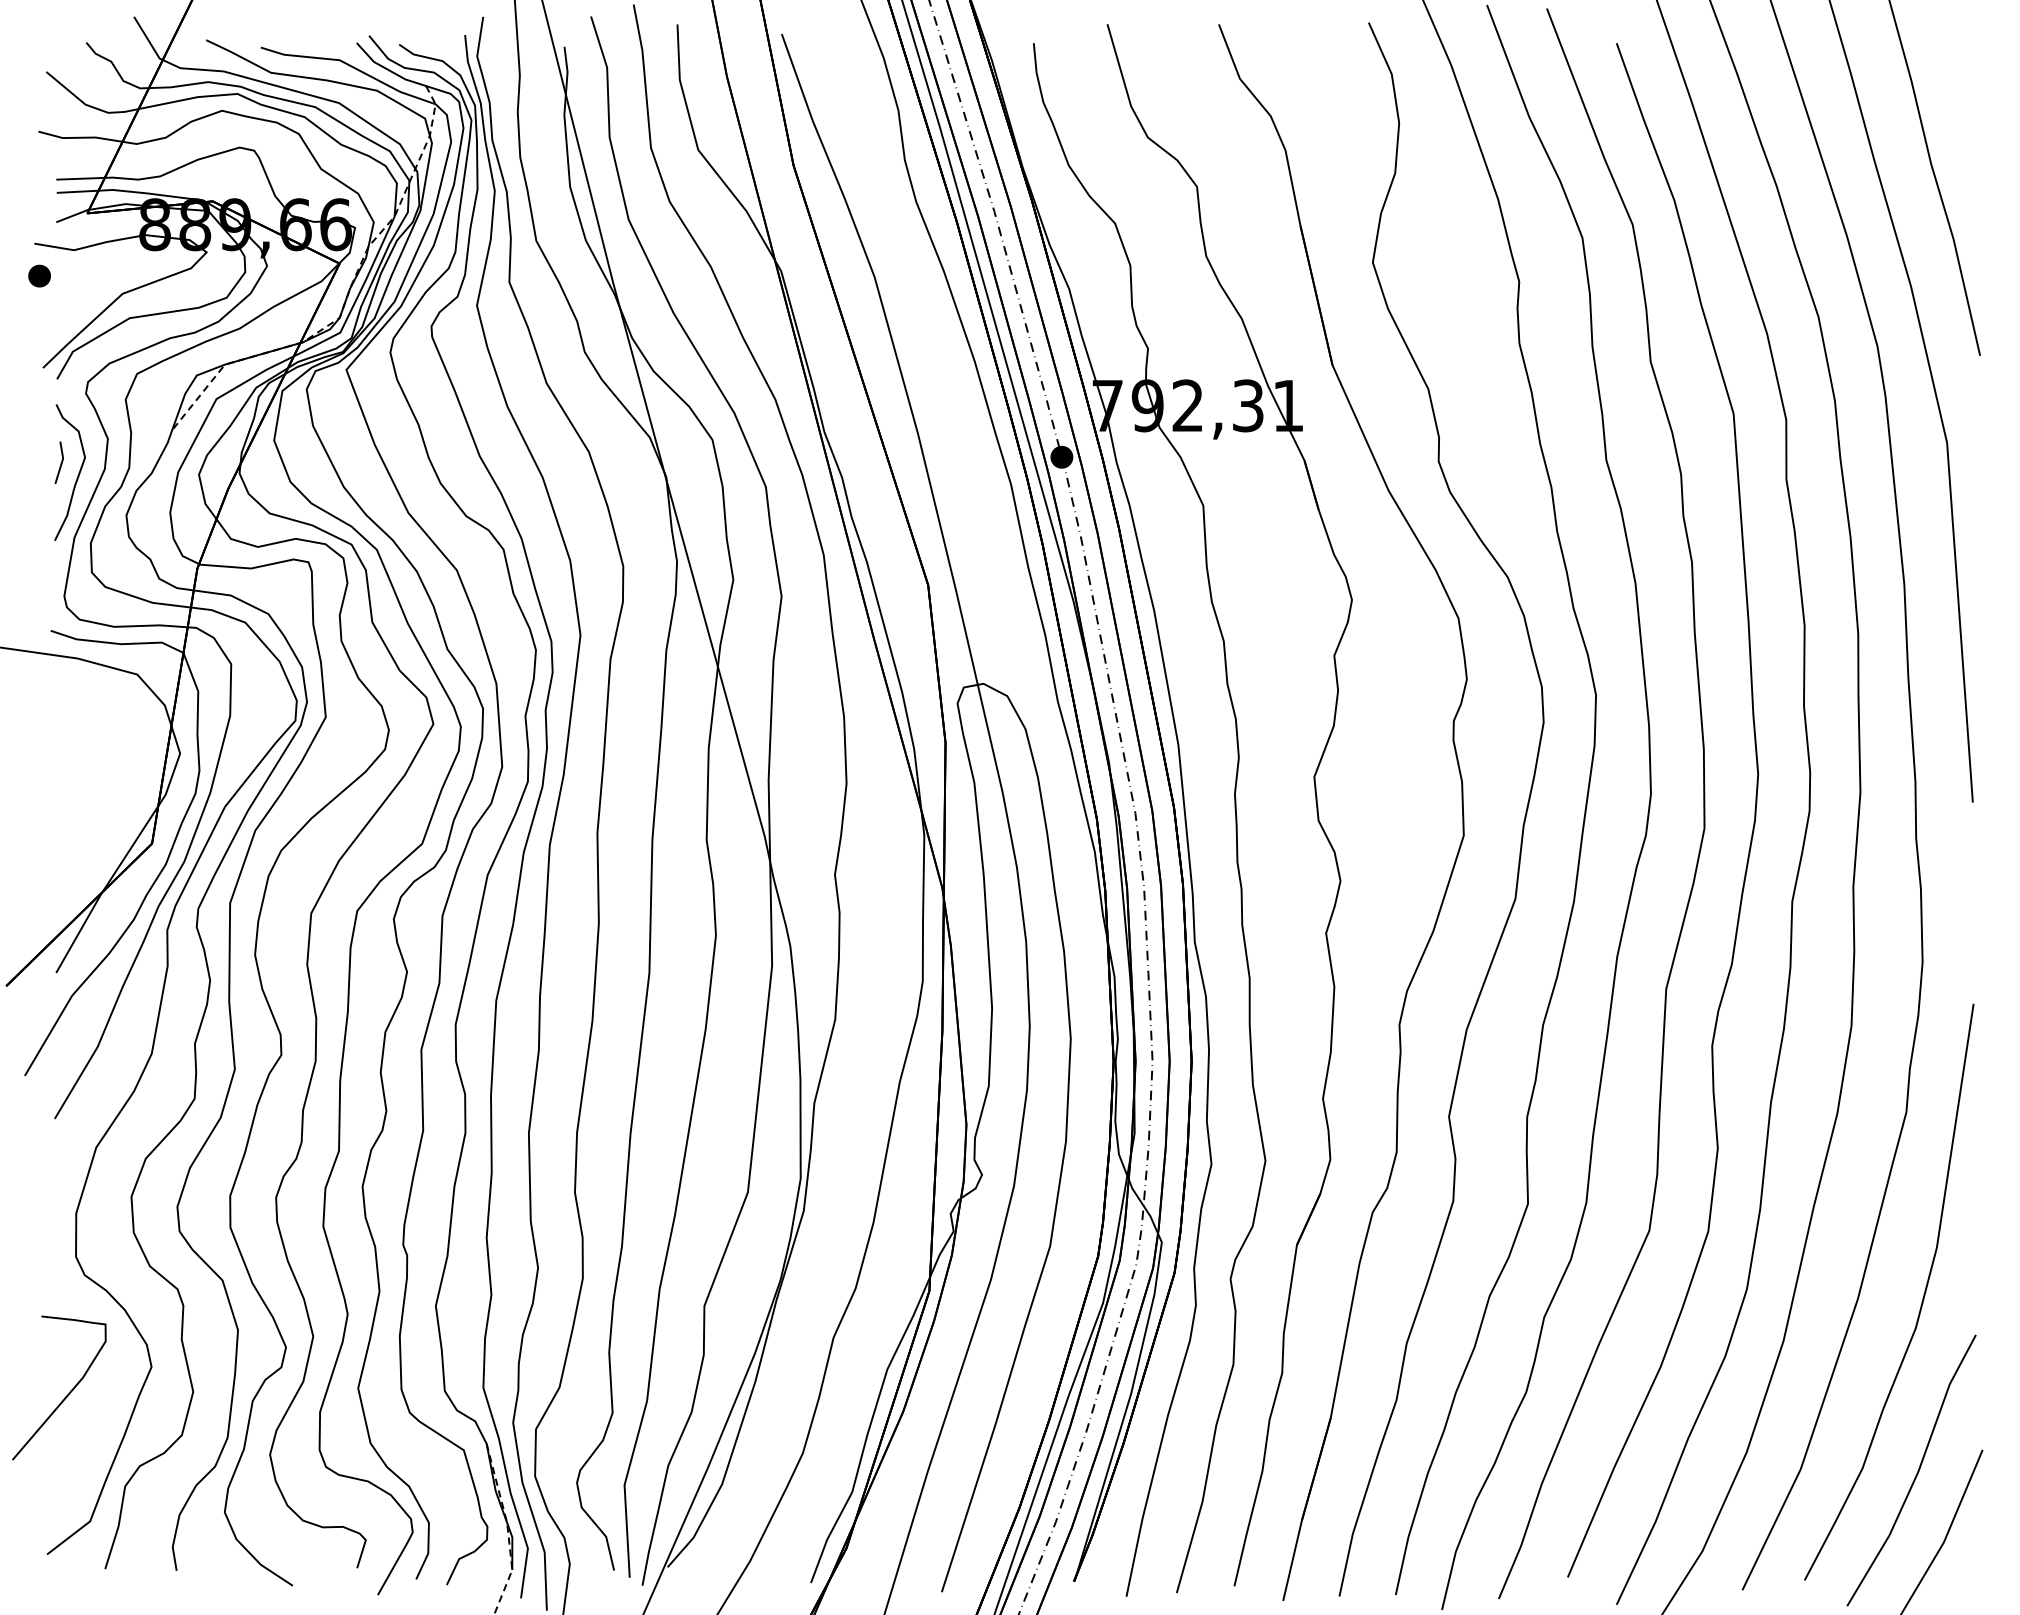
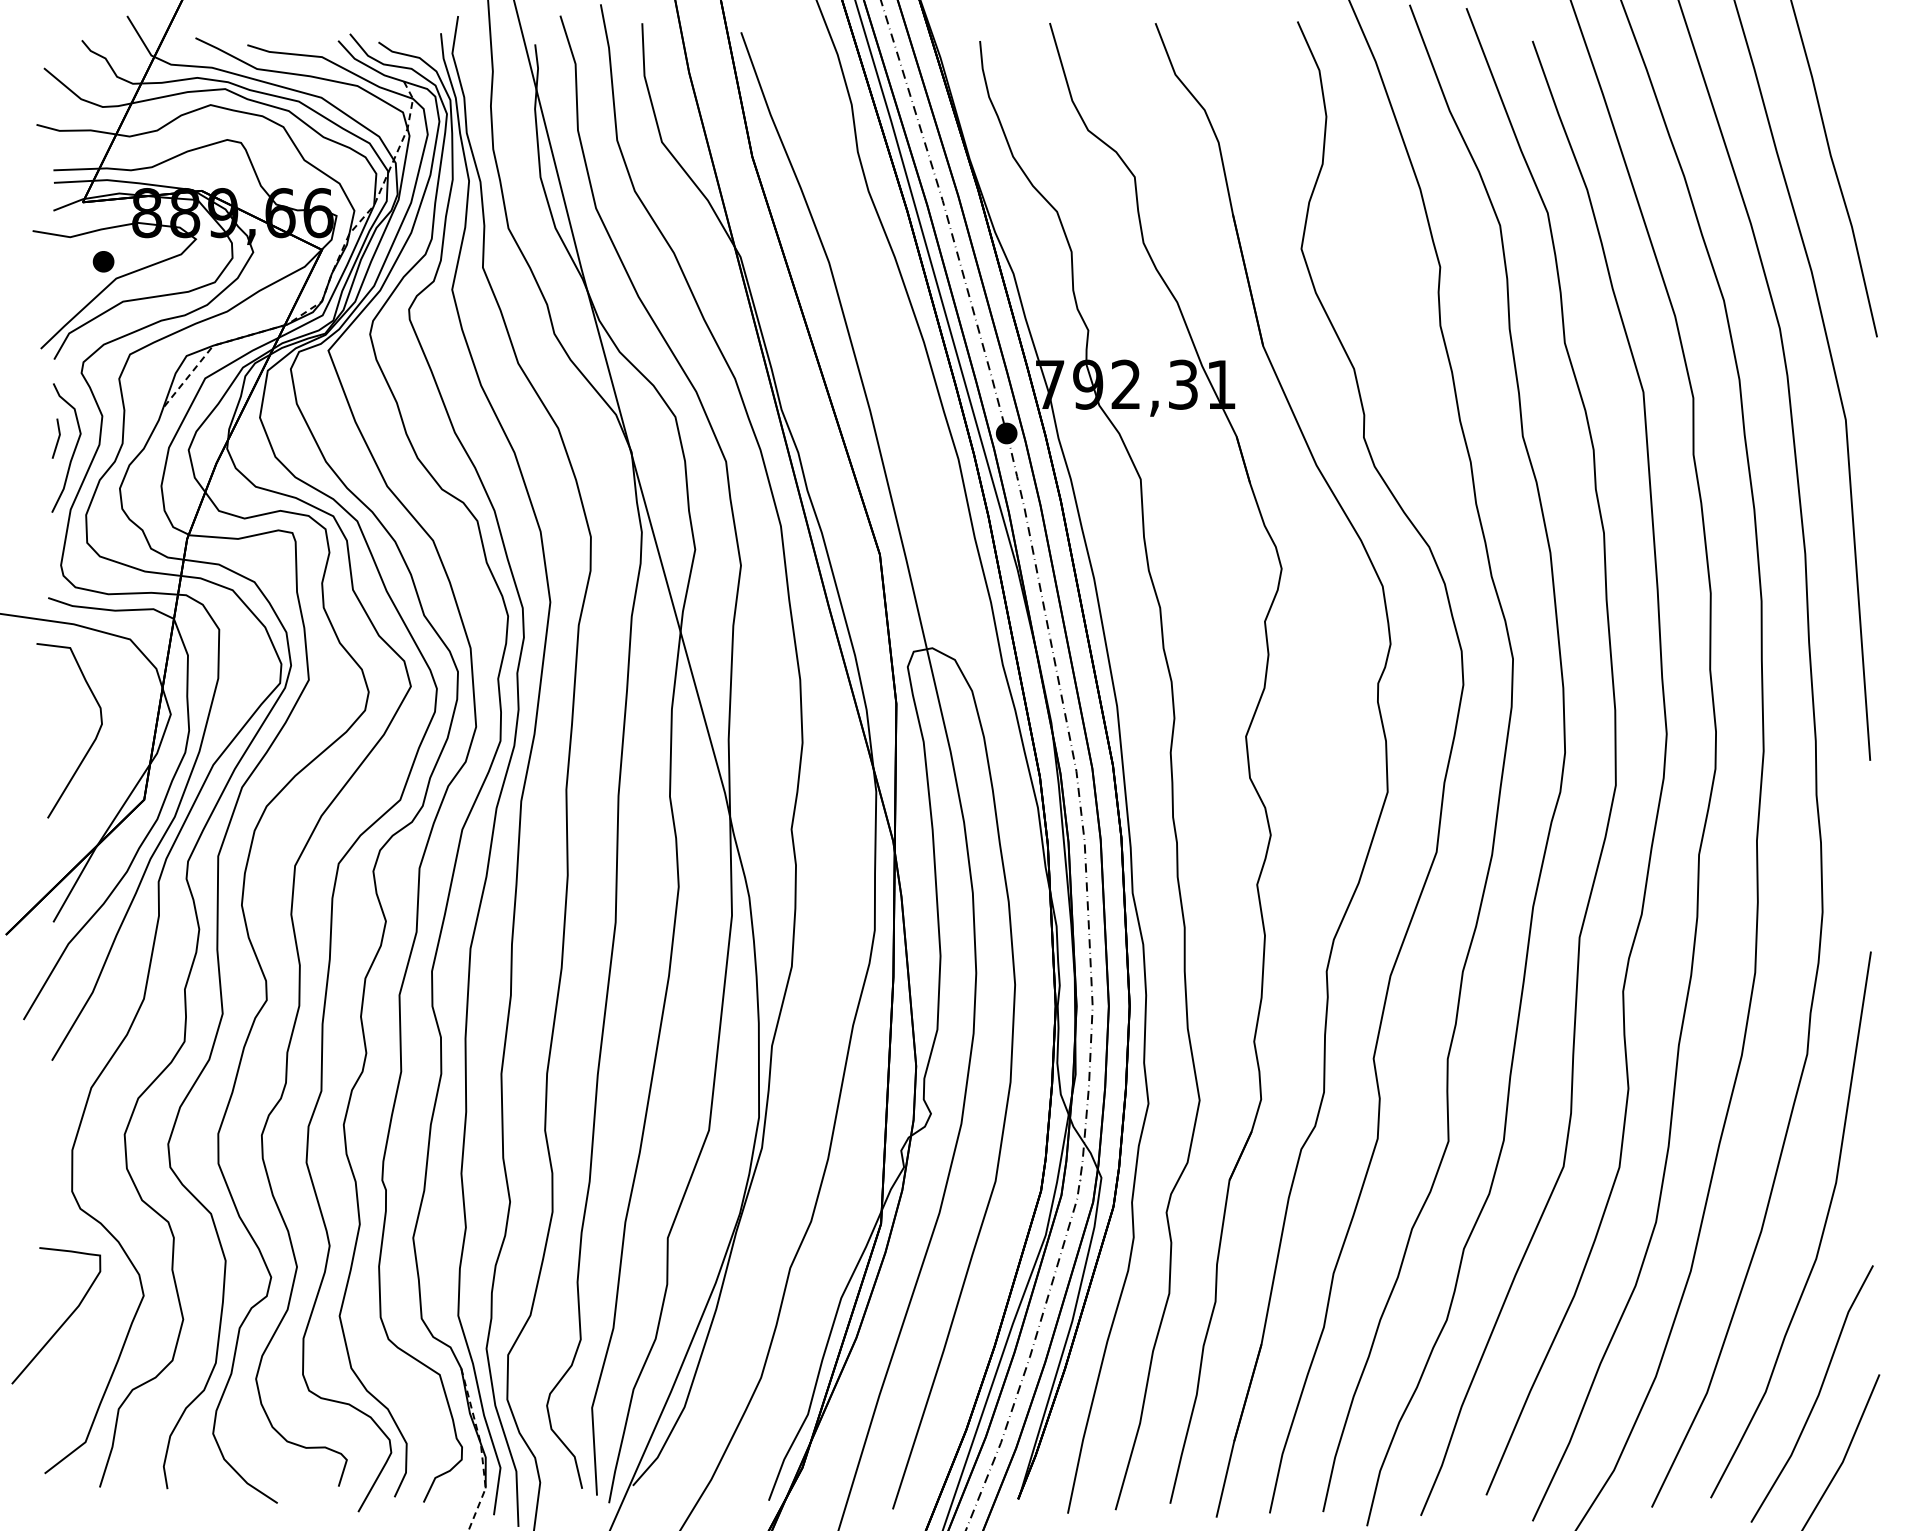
part: (39, 275) -> (103, 261), moved
curve: (95, 786) -> (90, 745), added

